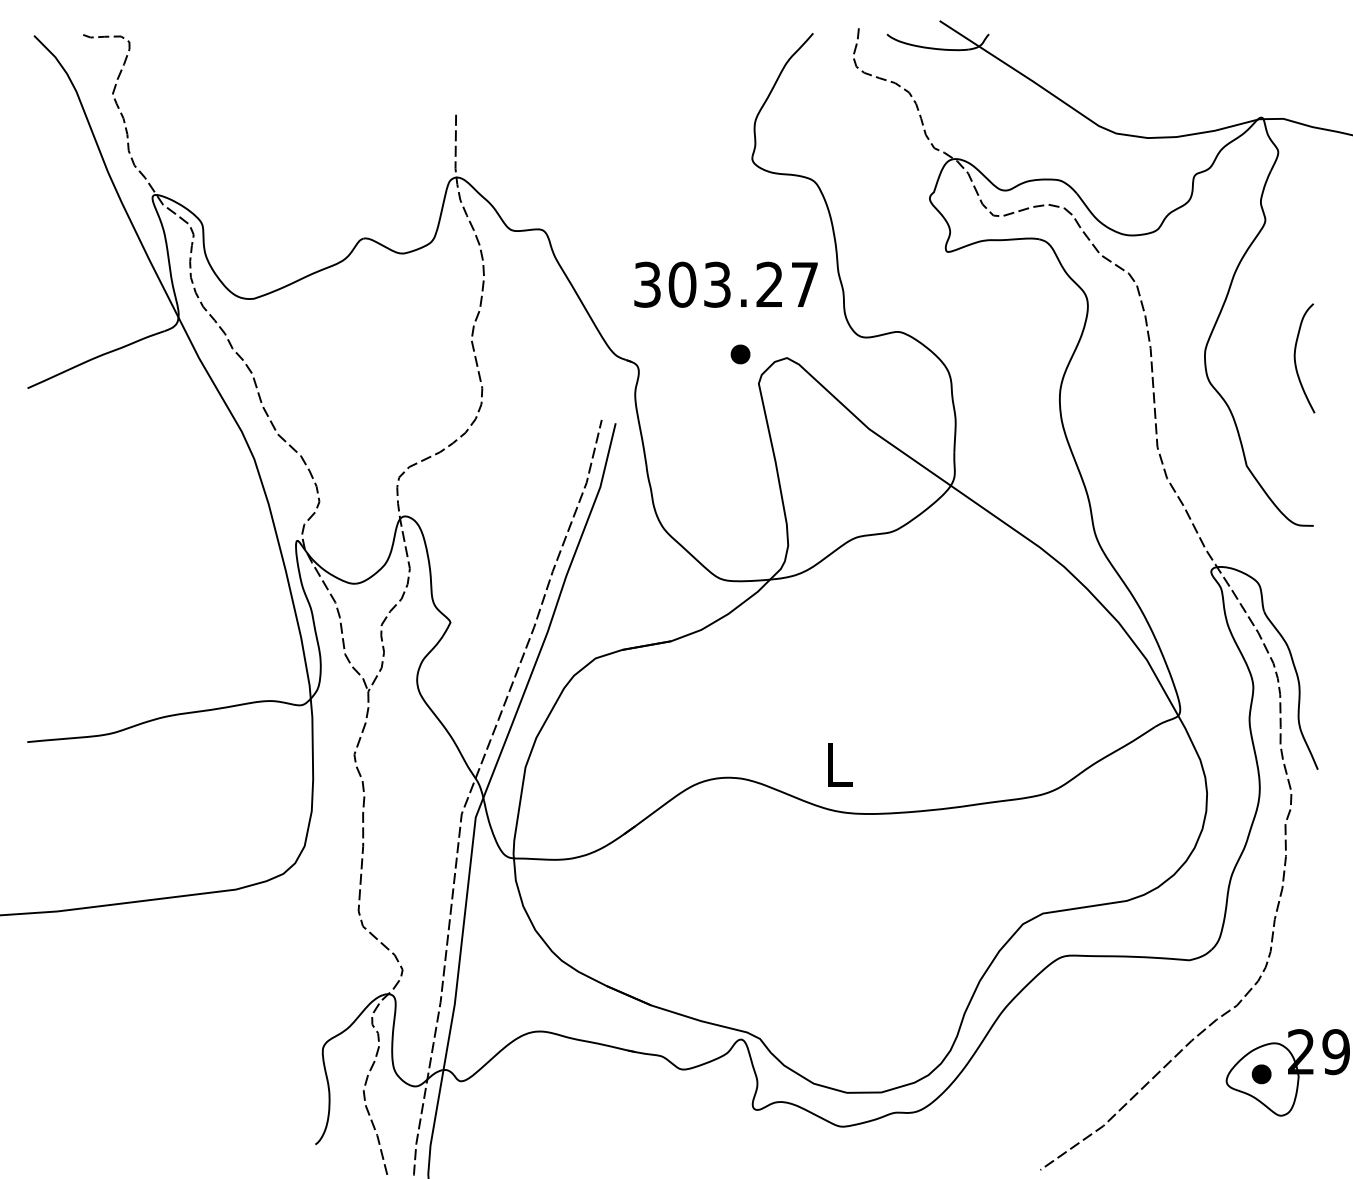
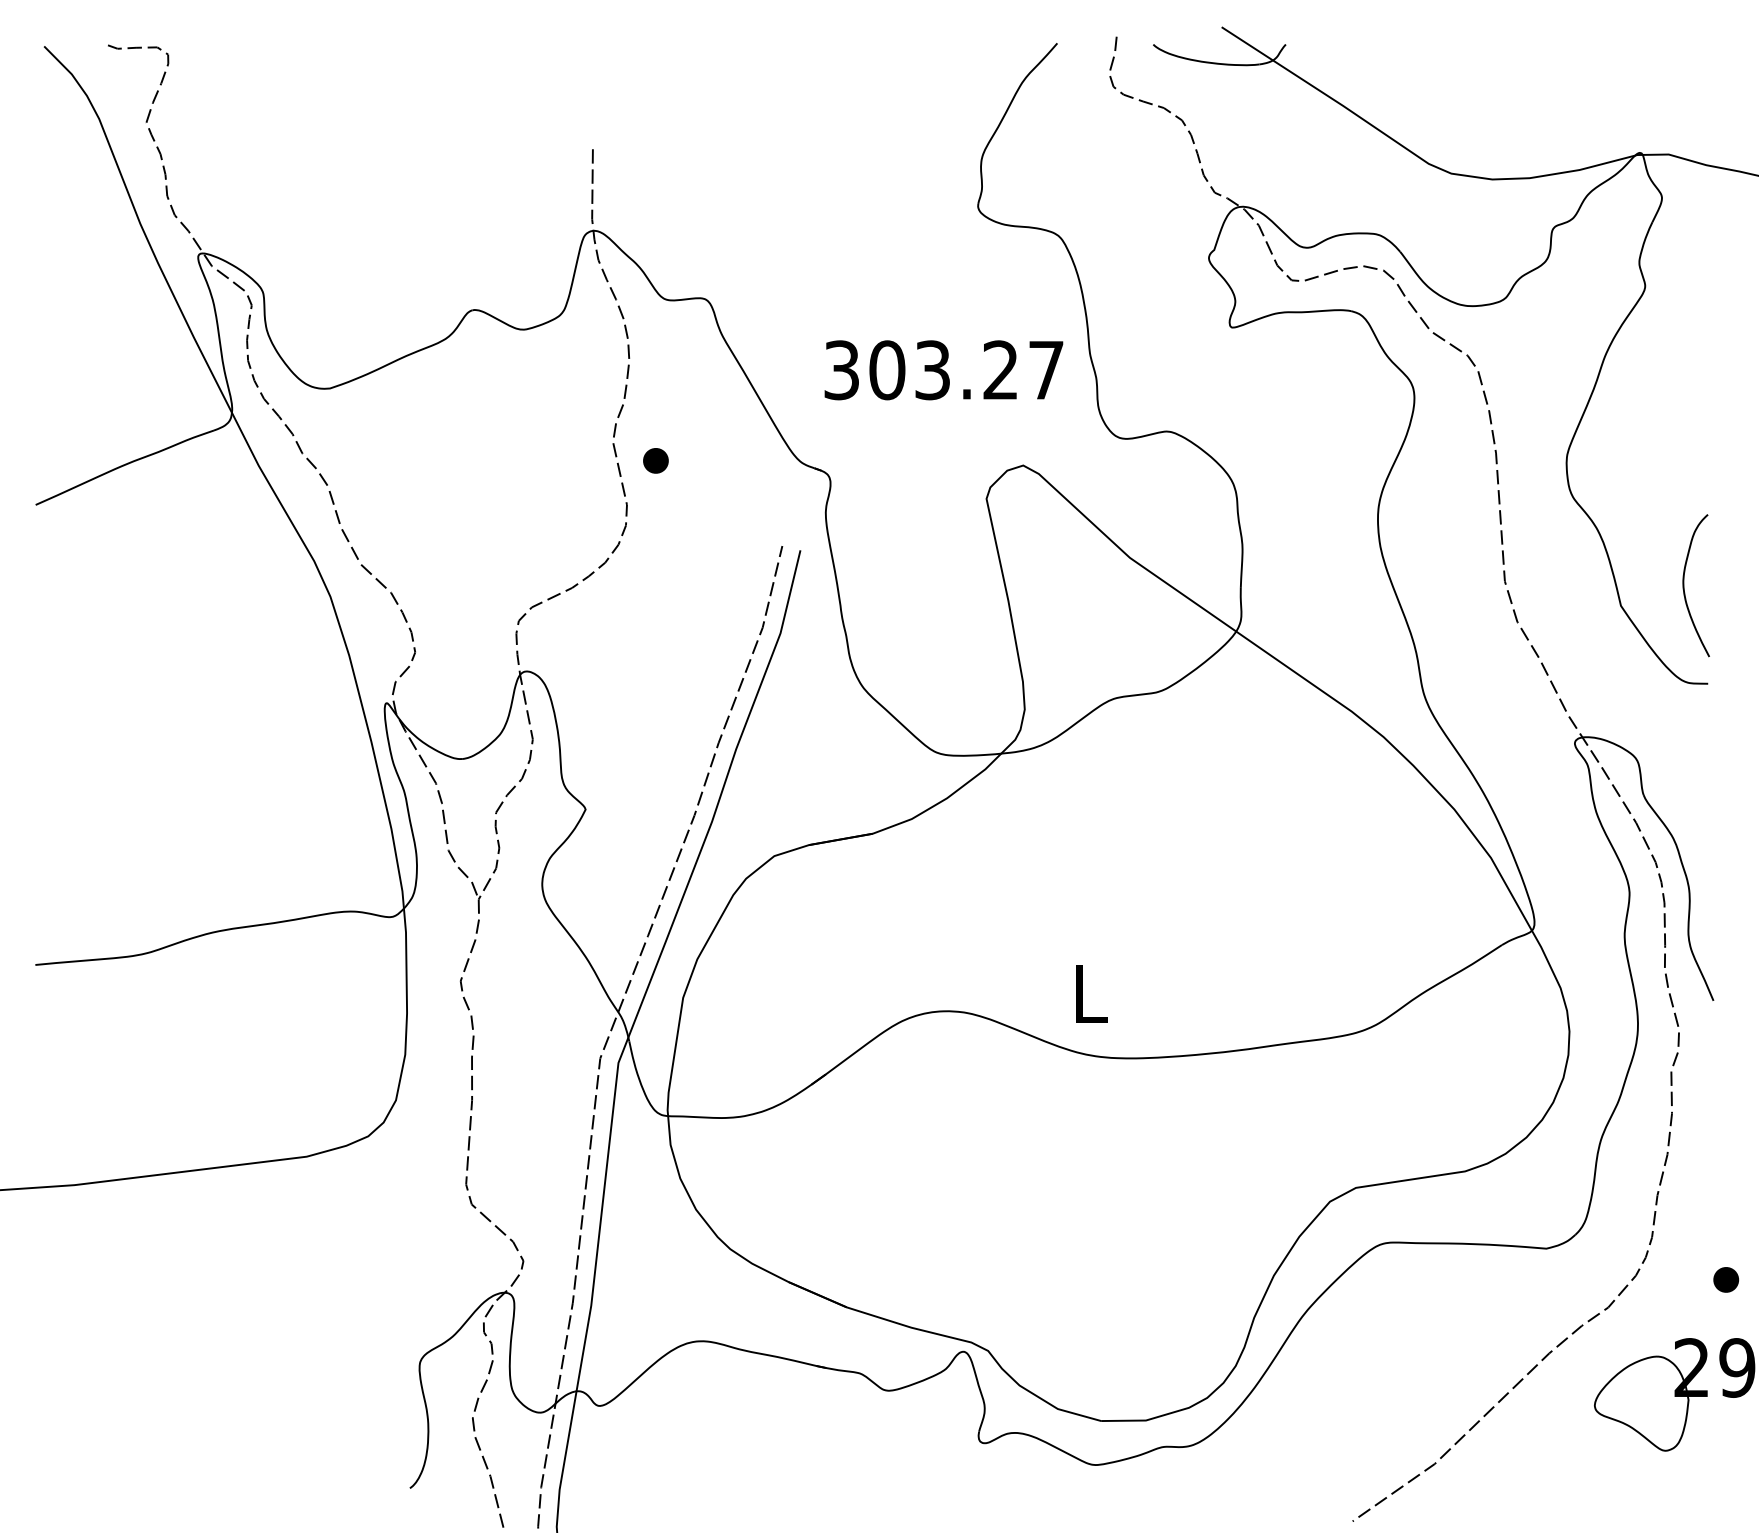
part: (740, 354) -> (655, 460), moved
curve: (1296, 362) -> (1685, 590), moved
part: (1261, 1074) -> (1725, 1280), moved

